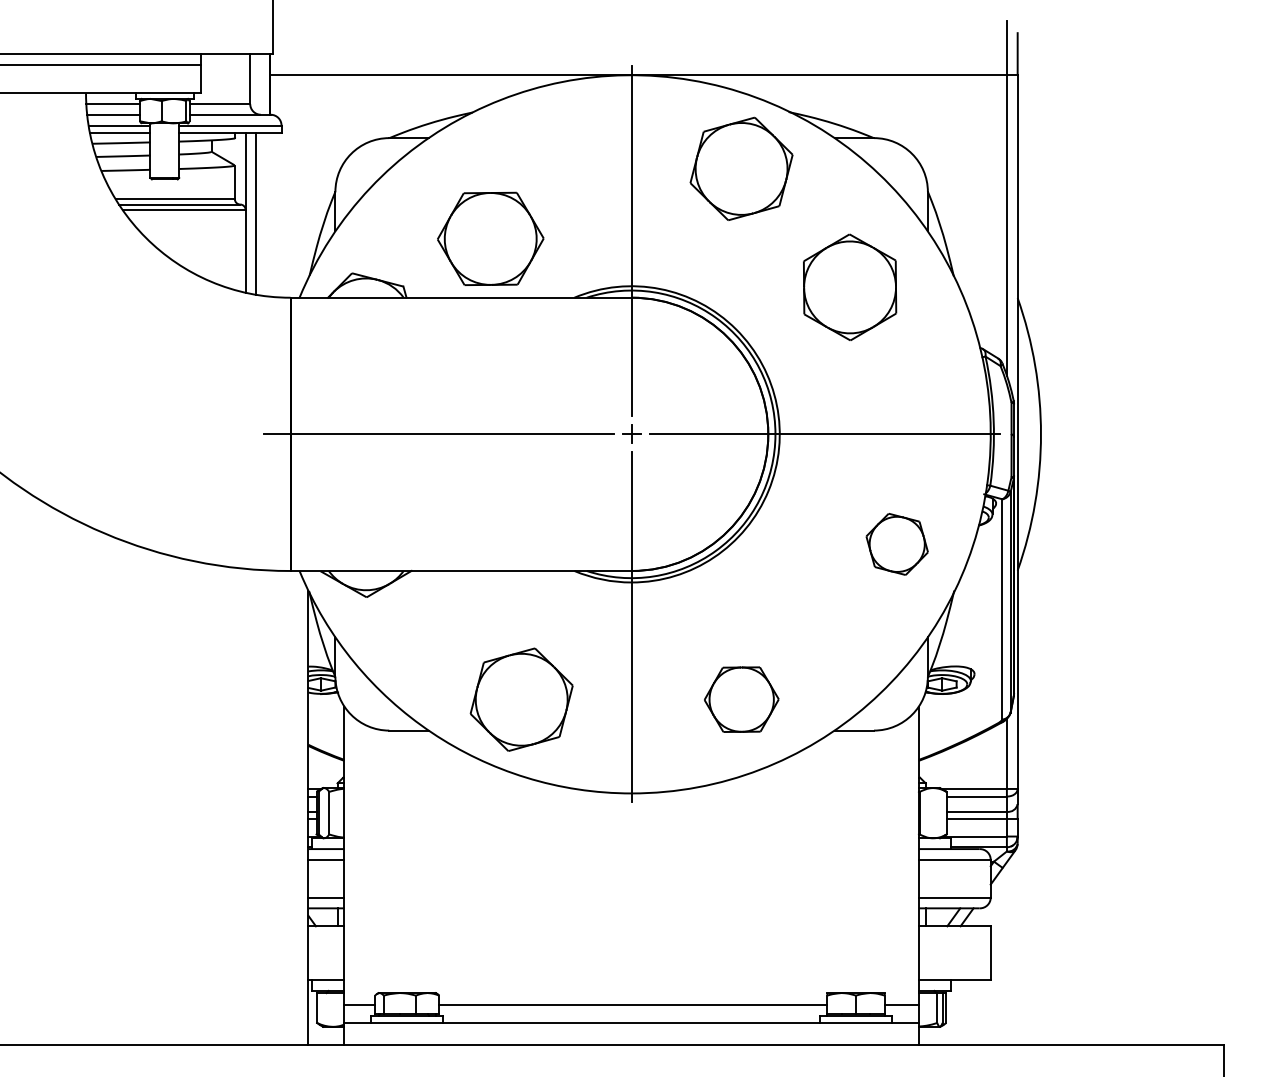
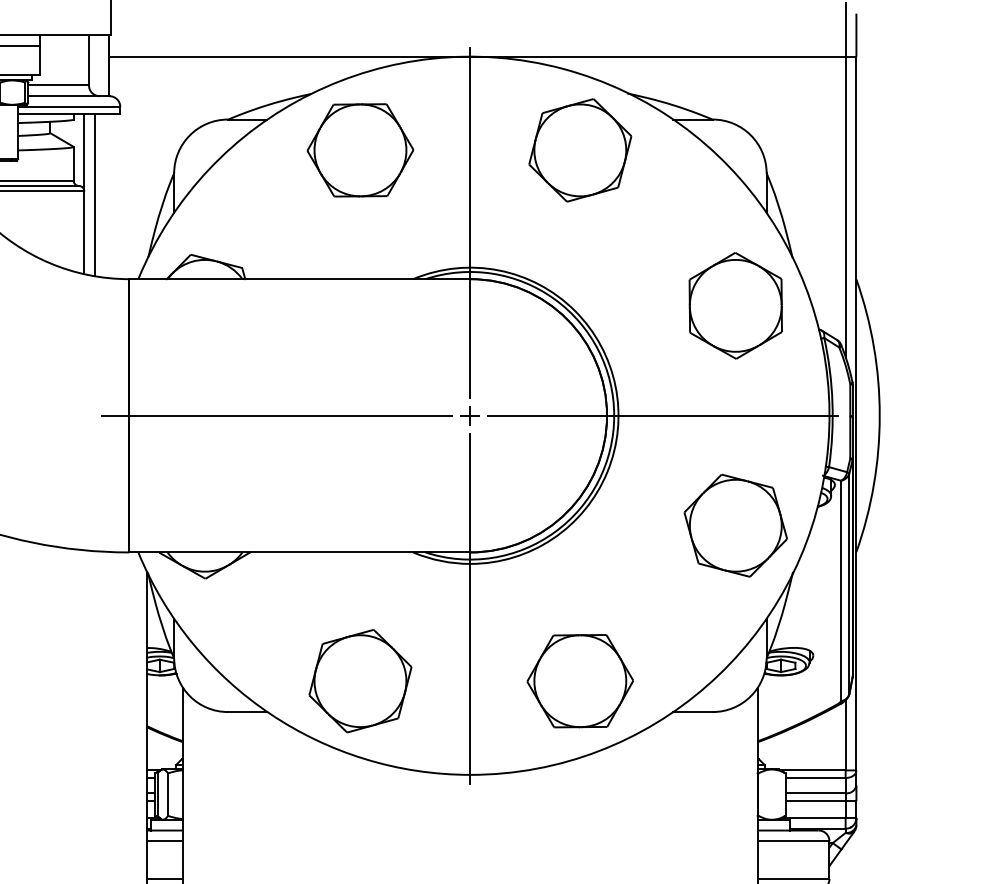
part: (490, 238) -> (360, 149), moved
part: (850, 286) -> (736, 304), moved
part: (897, 544) -> (736, 525), size x1.67
part: (741, 699) -> (580, 680), size x1.43

